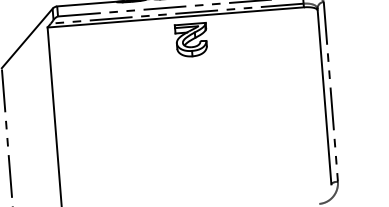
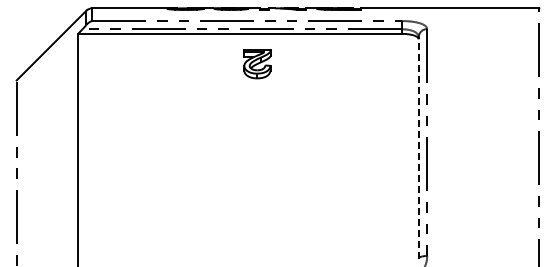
part: (191, 40) -> (257, 64), size x0.7
line: (324, 96) -> (418, 147), solid -> dashed

